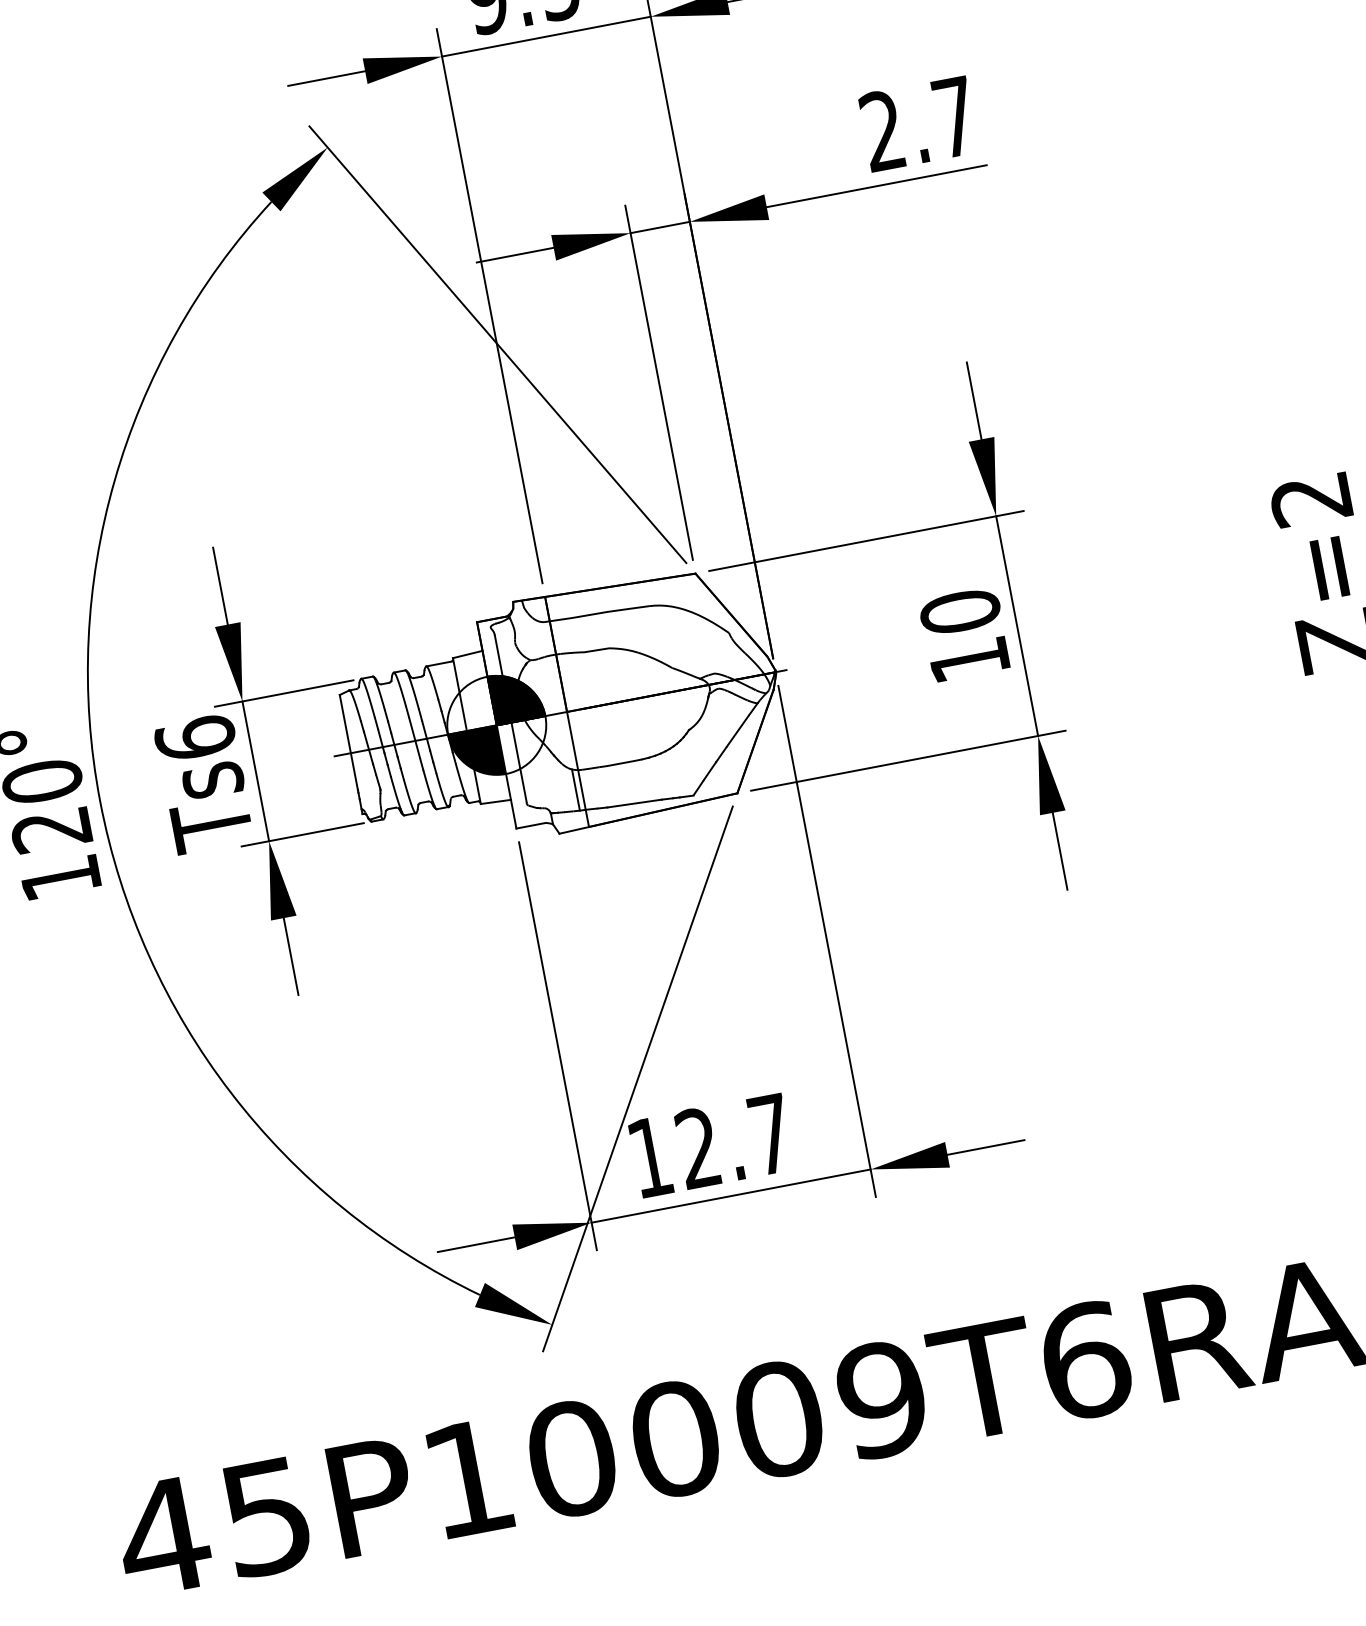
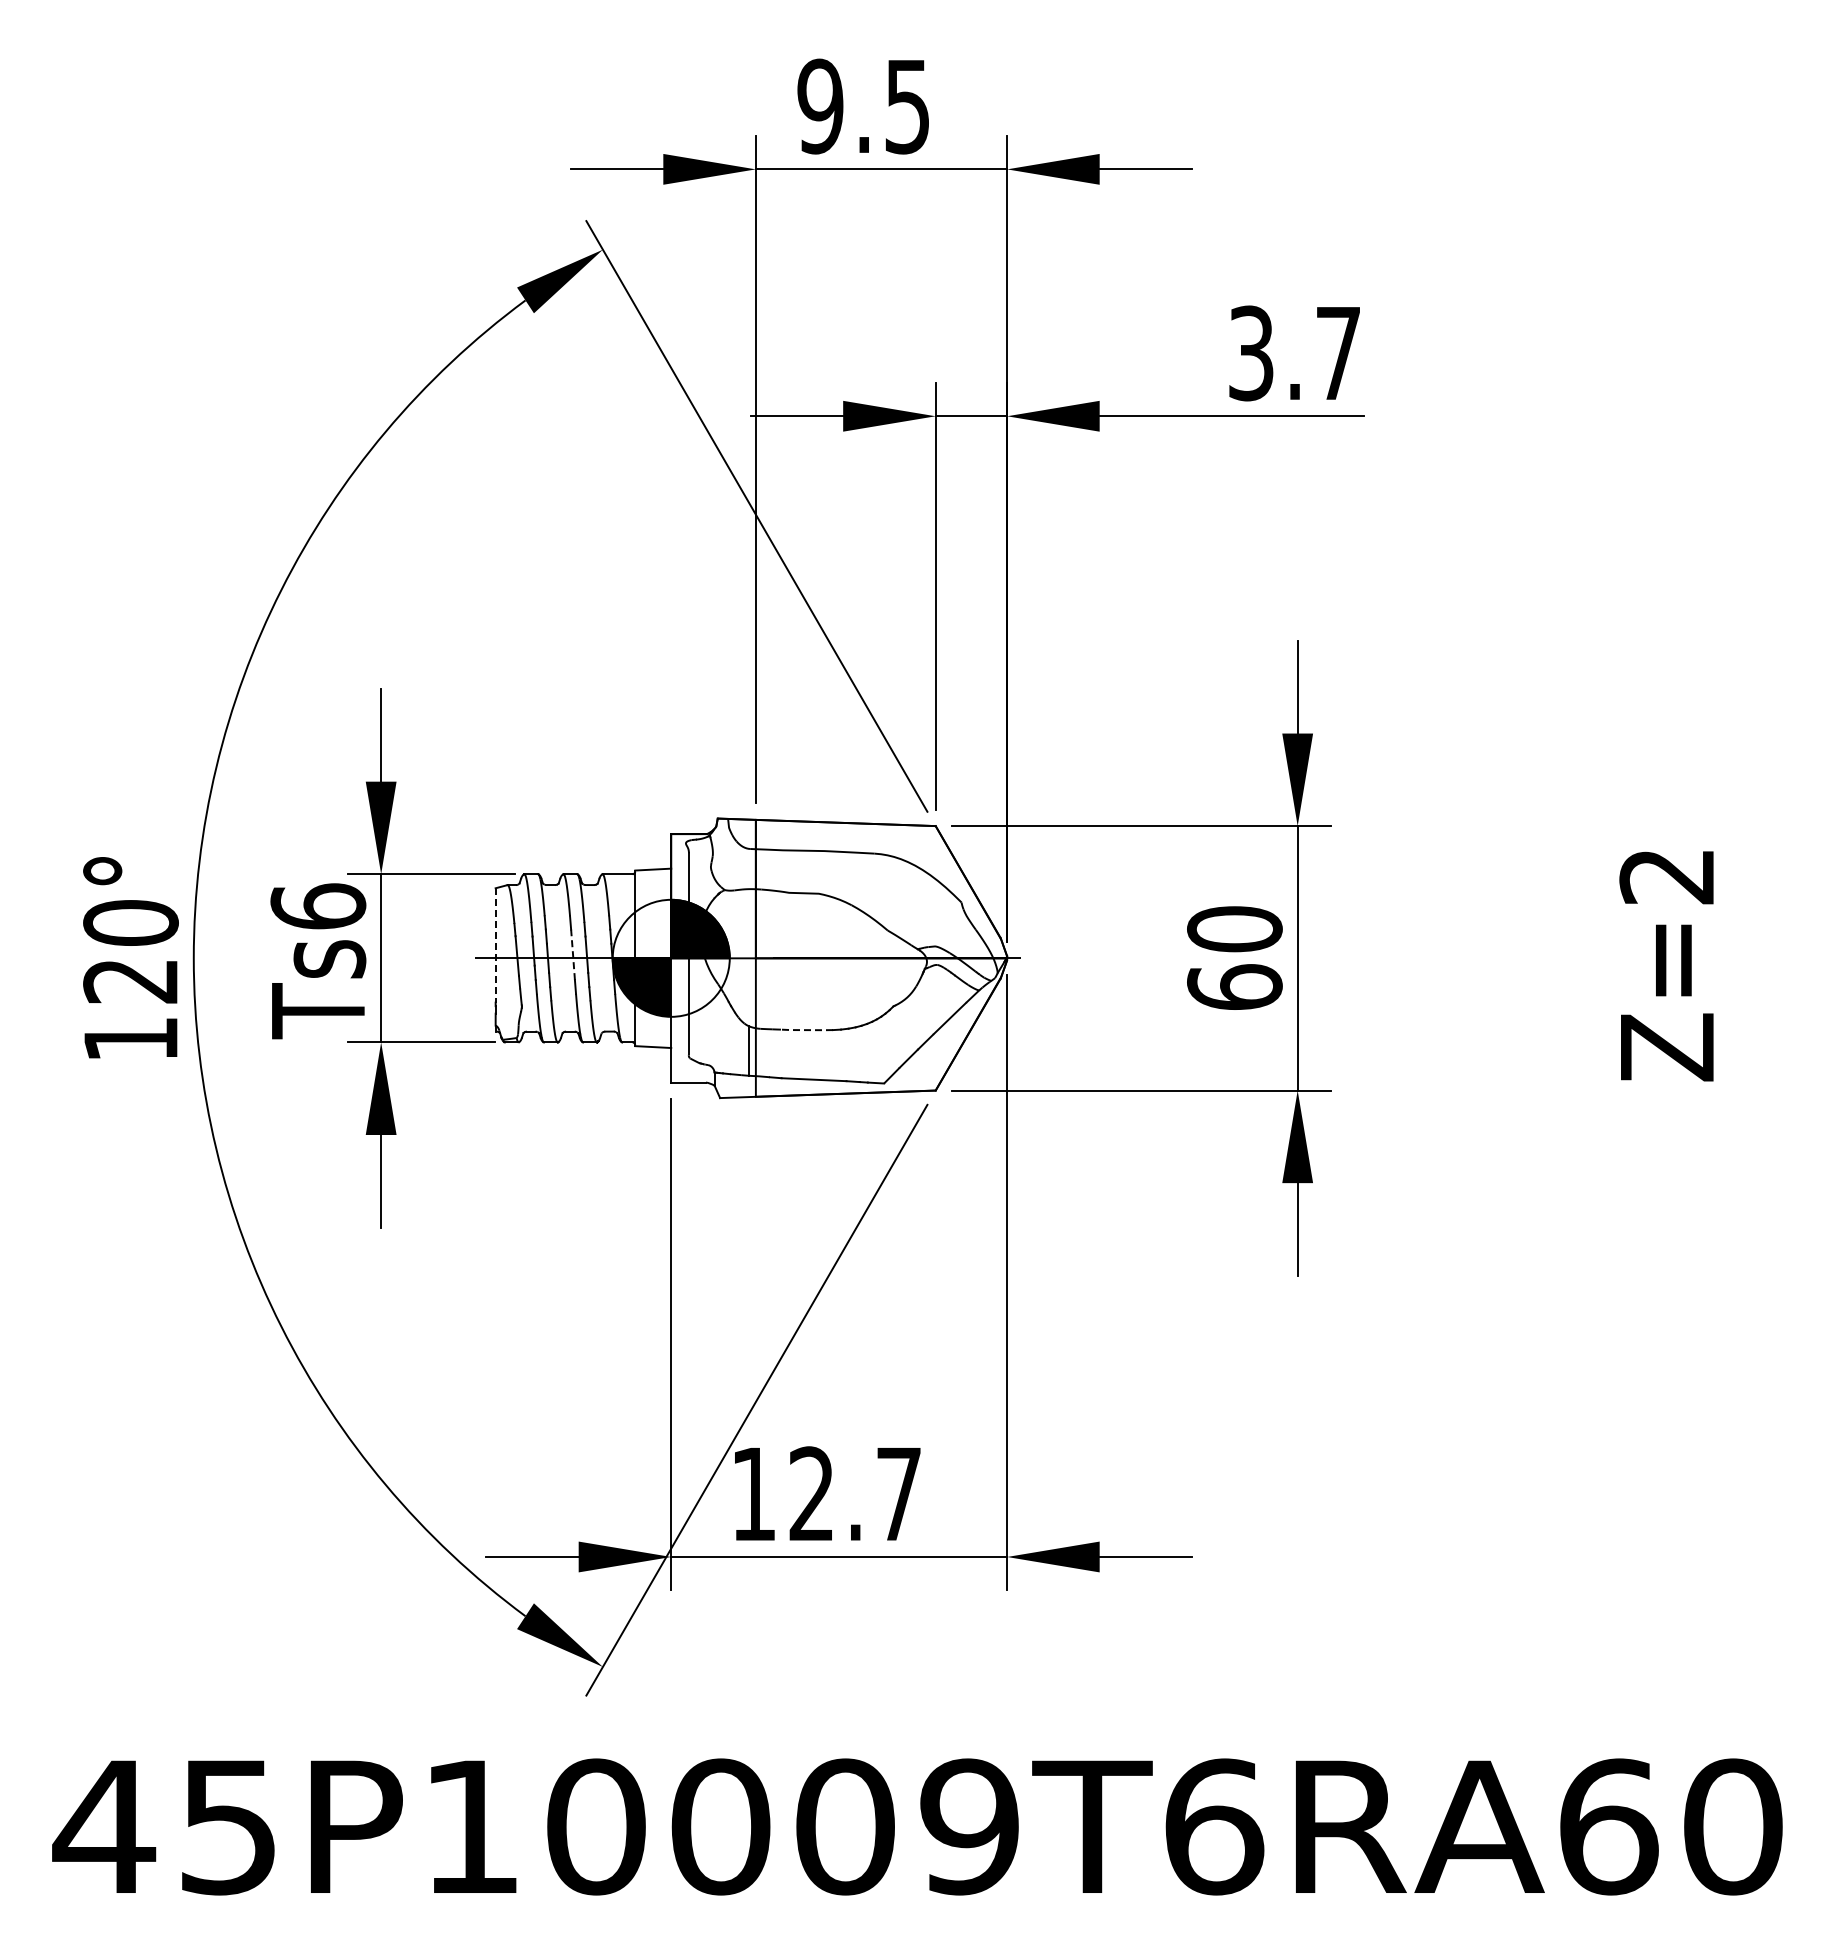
text: (882, 130) -> (1251, 353), 2.7 -> 3.7
text: (969, 659) -> (1234, 986), 10 -> 60
line: (413, 737) -> (572, 953), solid -> dashed
line: (348, 743) -> (495, 946), solid -> dashed
line: (620, 763) -> (806, 1030), solid -> dashed

